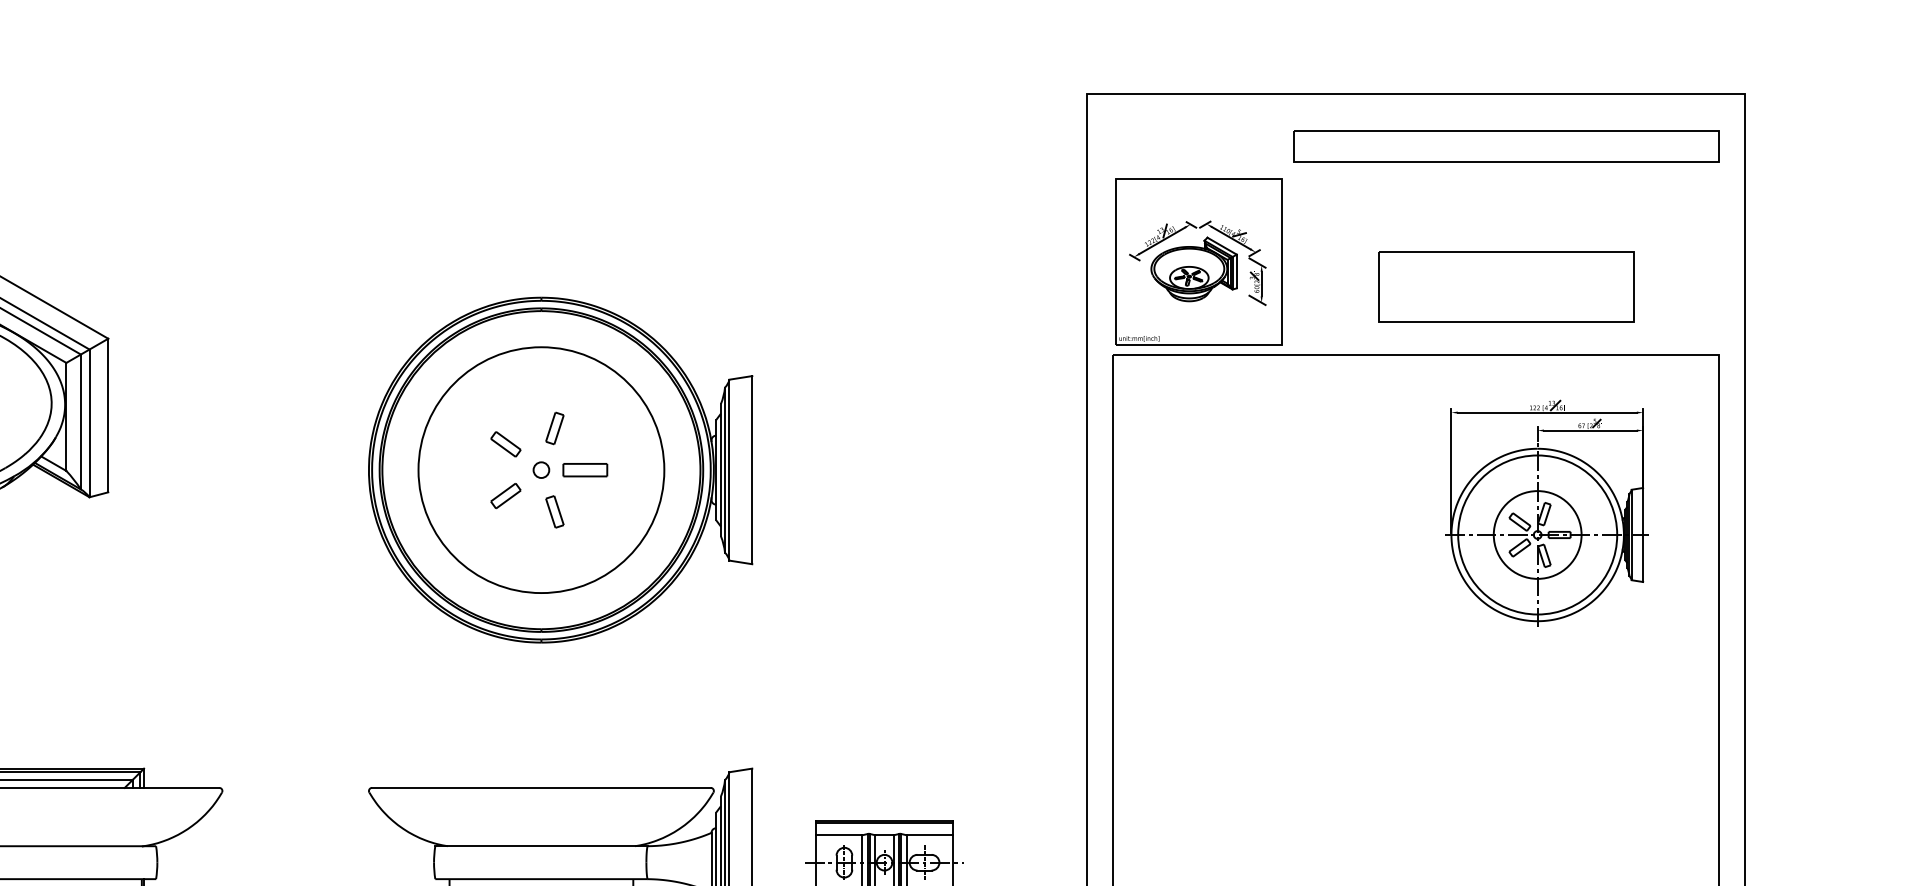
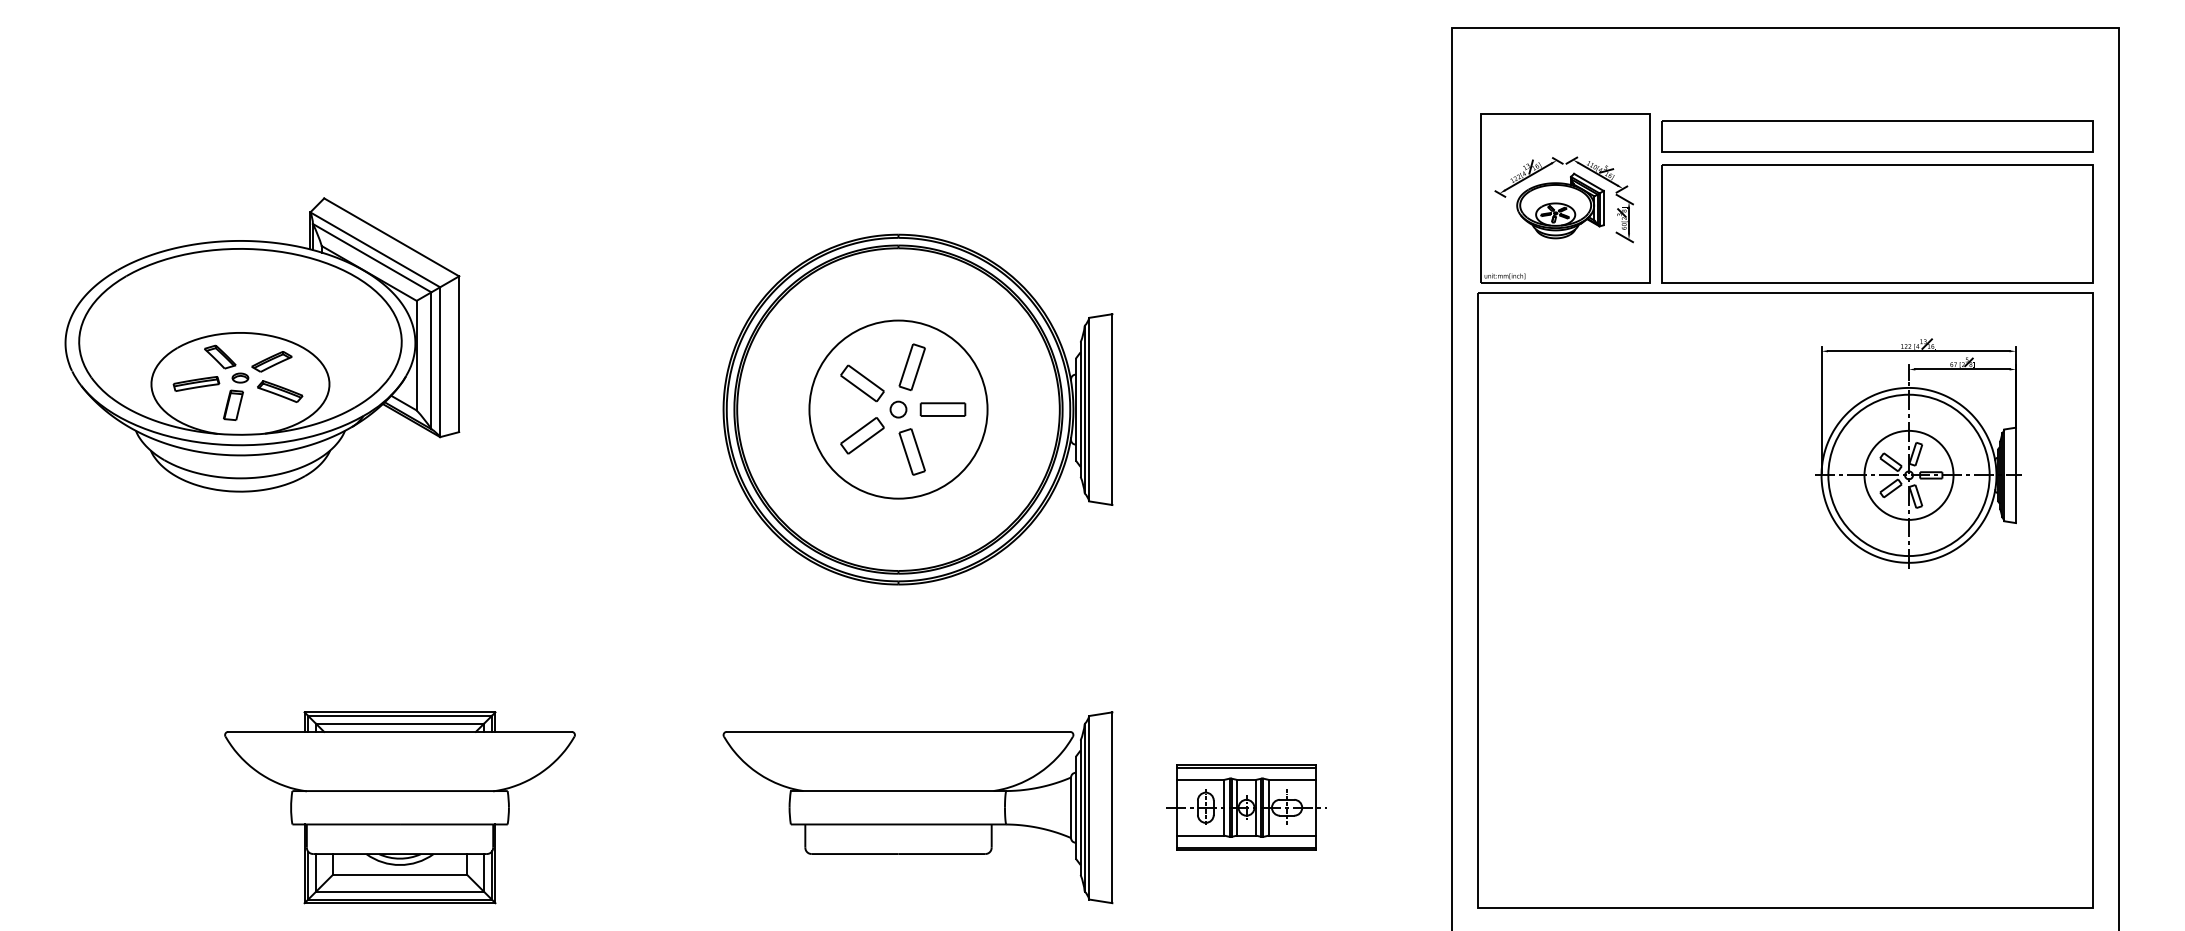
part: (1506, 146) -> (1877, 136), moved
part: (1506, 286) -> (1877, 223), size x1.67
part: (554, 428) -> (911, 367), size x1.43
part: (505, 444) -> (862, 383), size x1.43
circle: (541, 470) -> (898, 409), size x0.71
part: (505, 495) -> (862, 435), size x1.43
part: (554, 511) -> (911, 451), size x1.43

